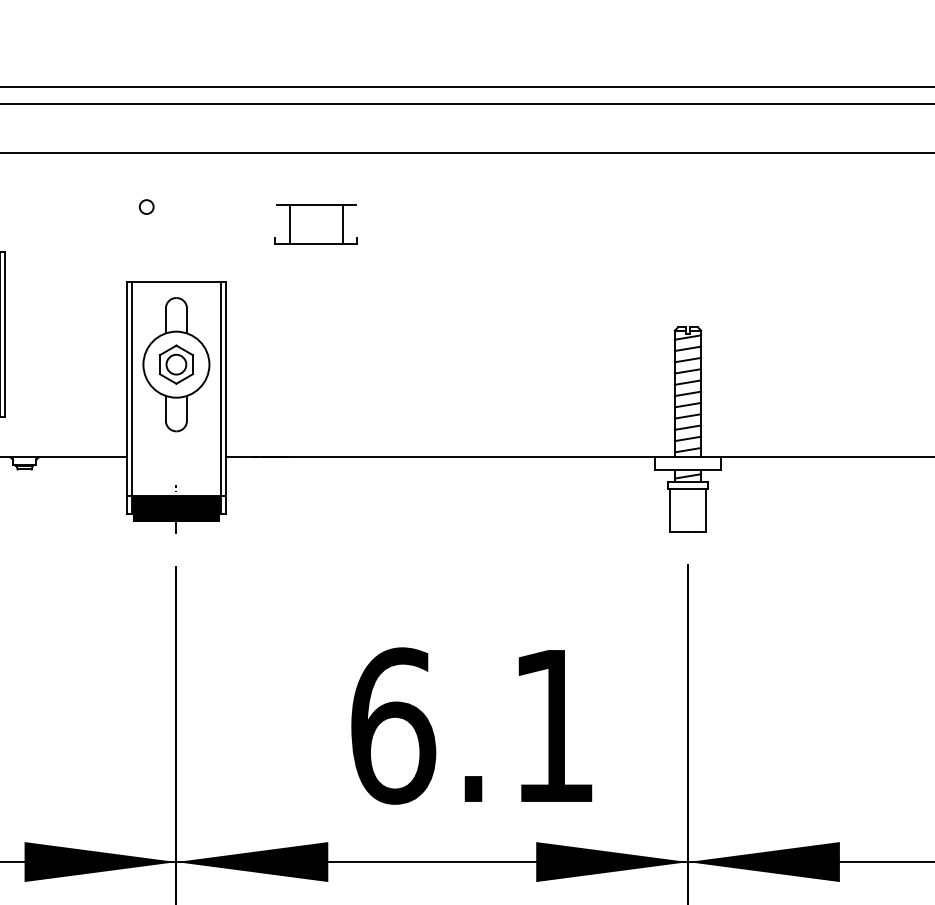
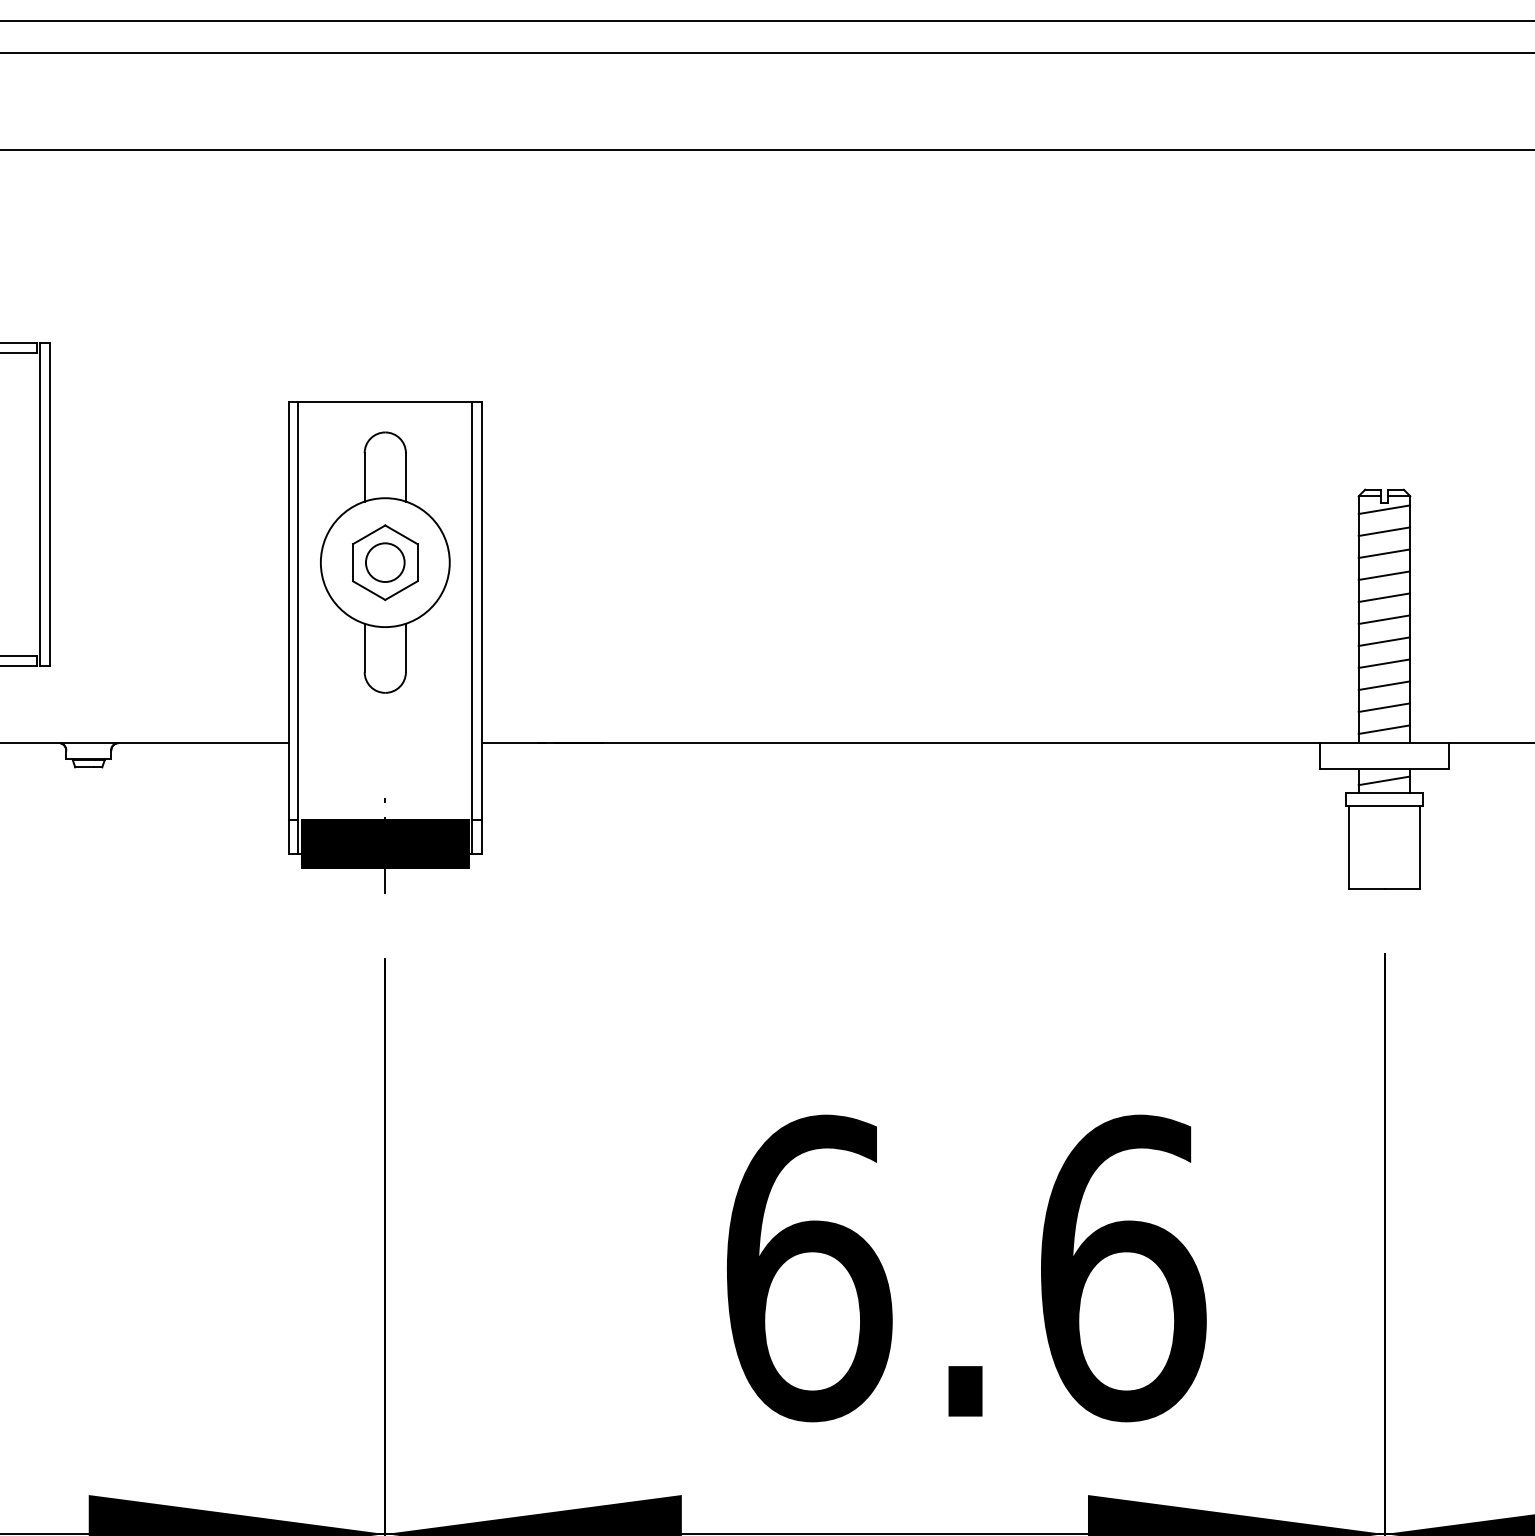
circle: (146, 206) -> (326, 253), removed
part: (315, 224) -> (656, 288), removed
text: (554, 725) -> (1123, 1267), 6.1 -> 6.6

